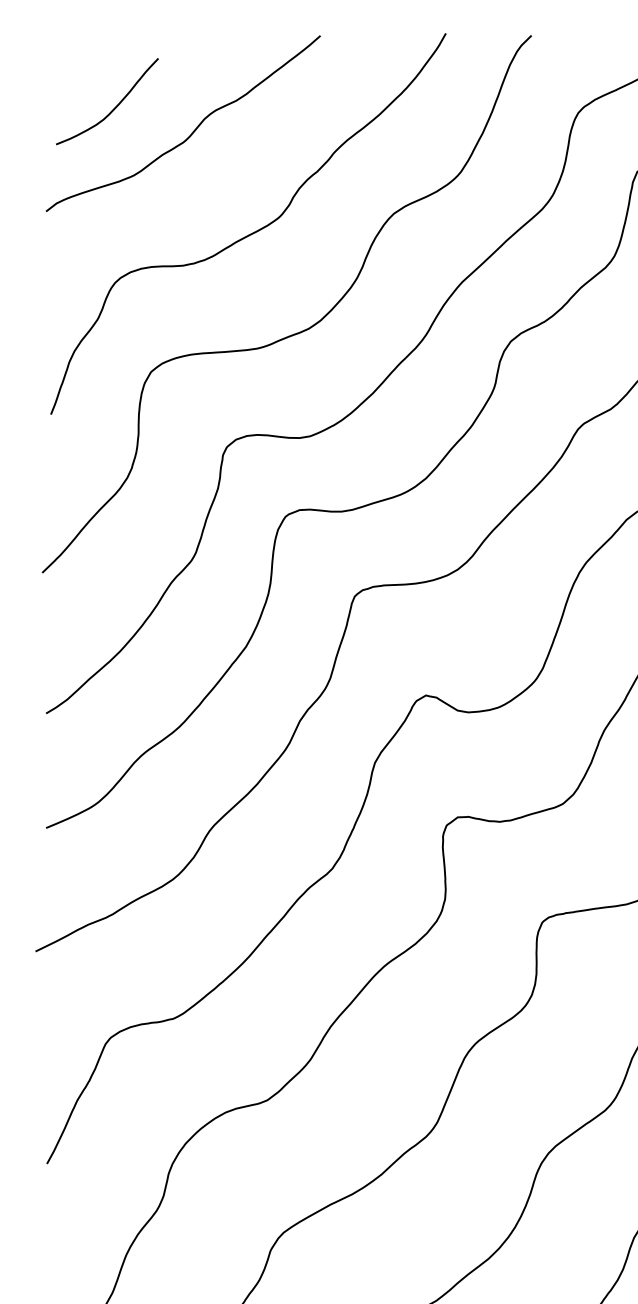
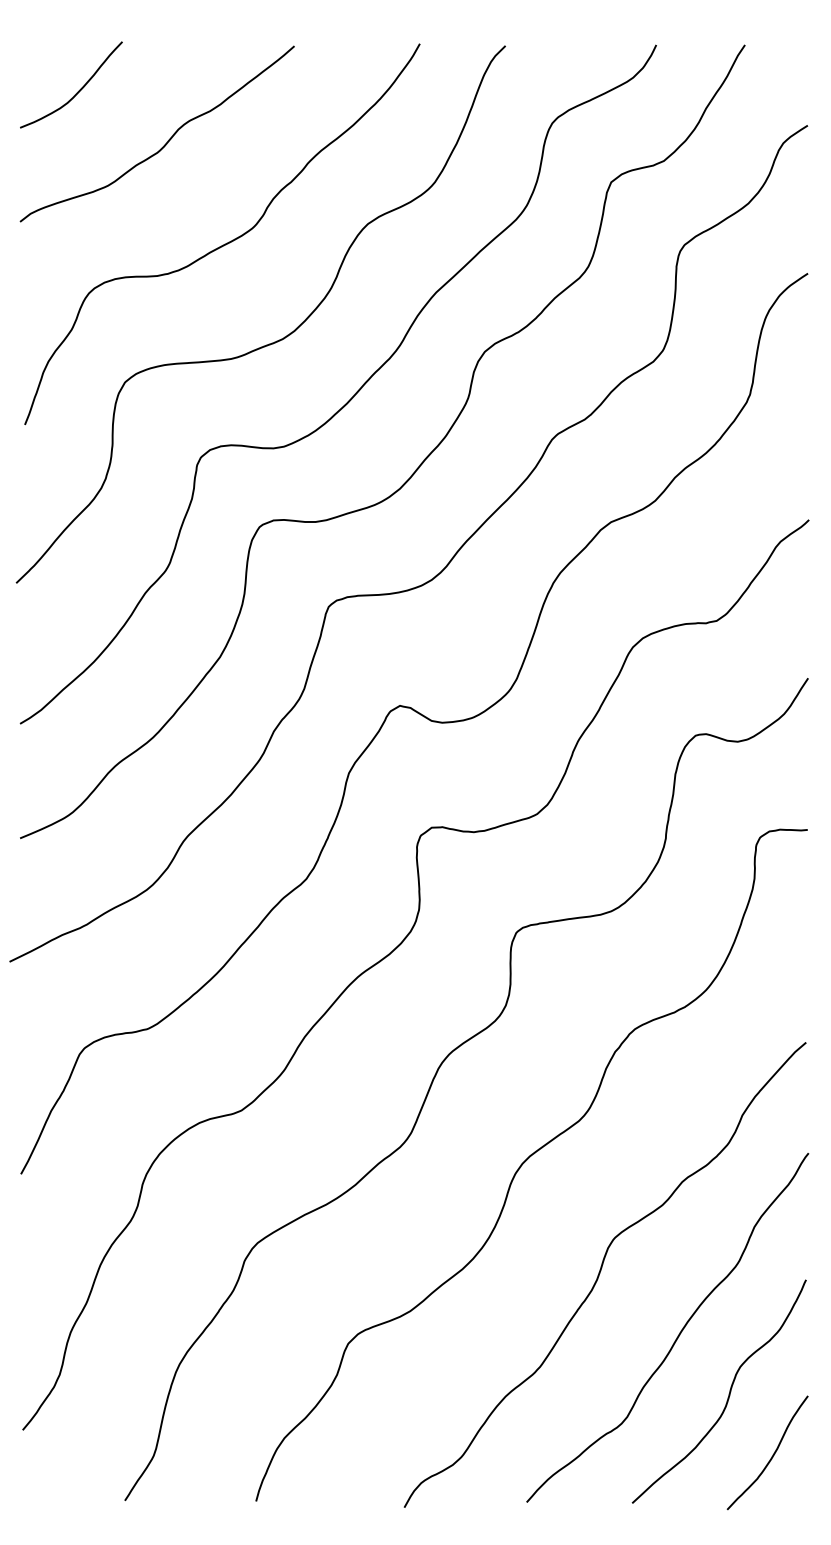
curve: (114, 107) -> (78, 90), moved

